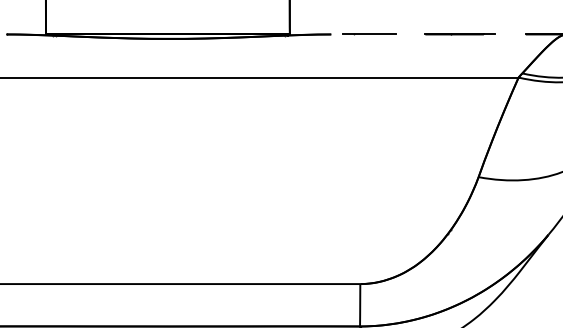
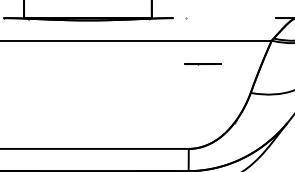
line: (369, 35) -> (193, 18), removed
line: (458, 35) -> (202, 64), moved

